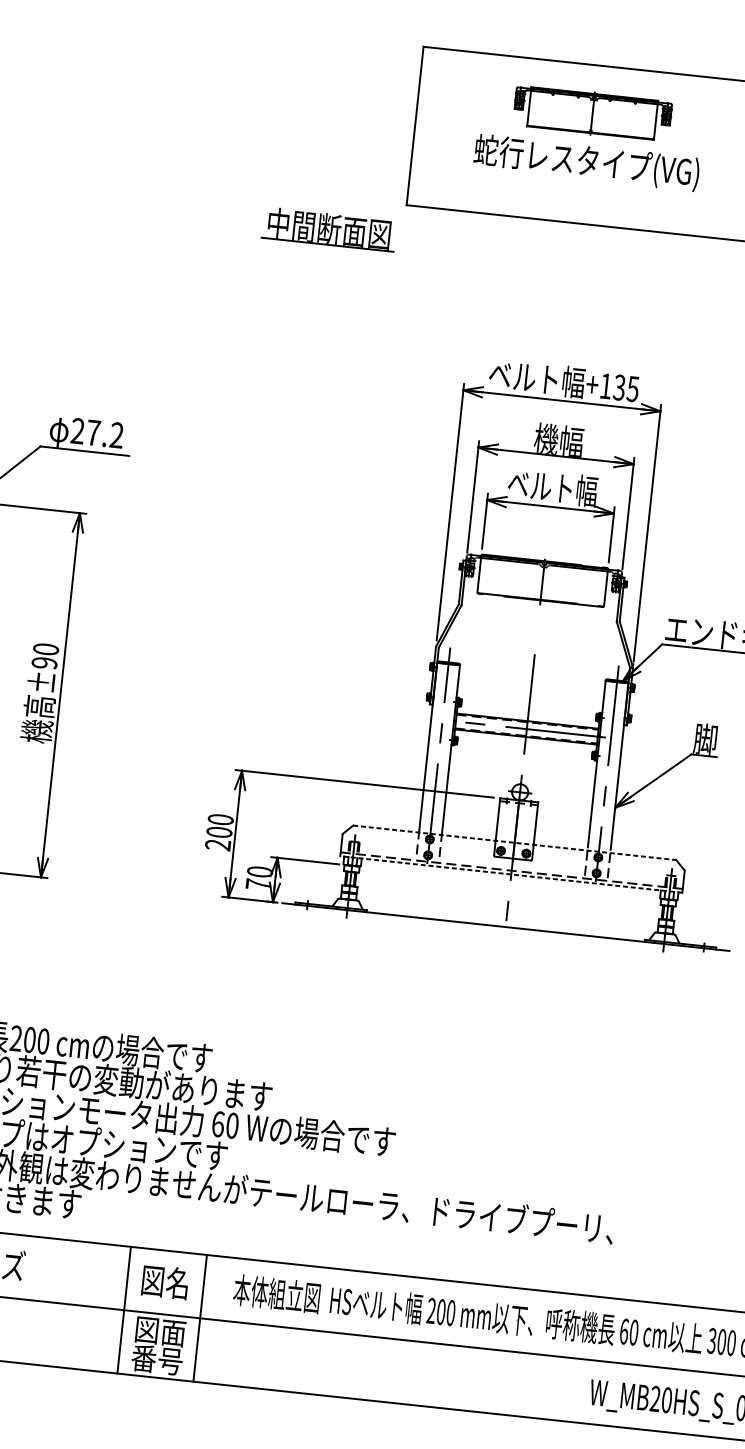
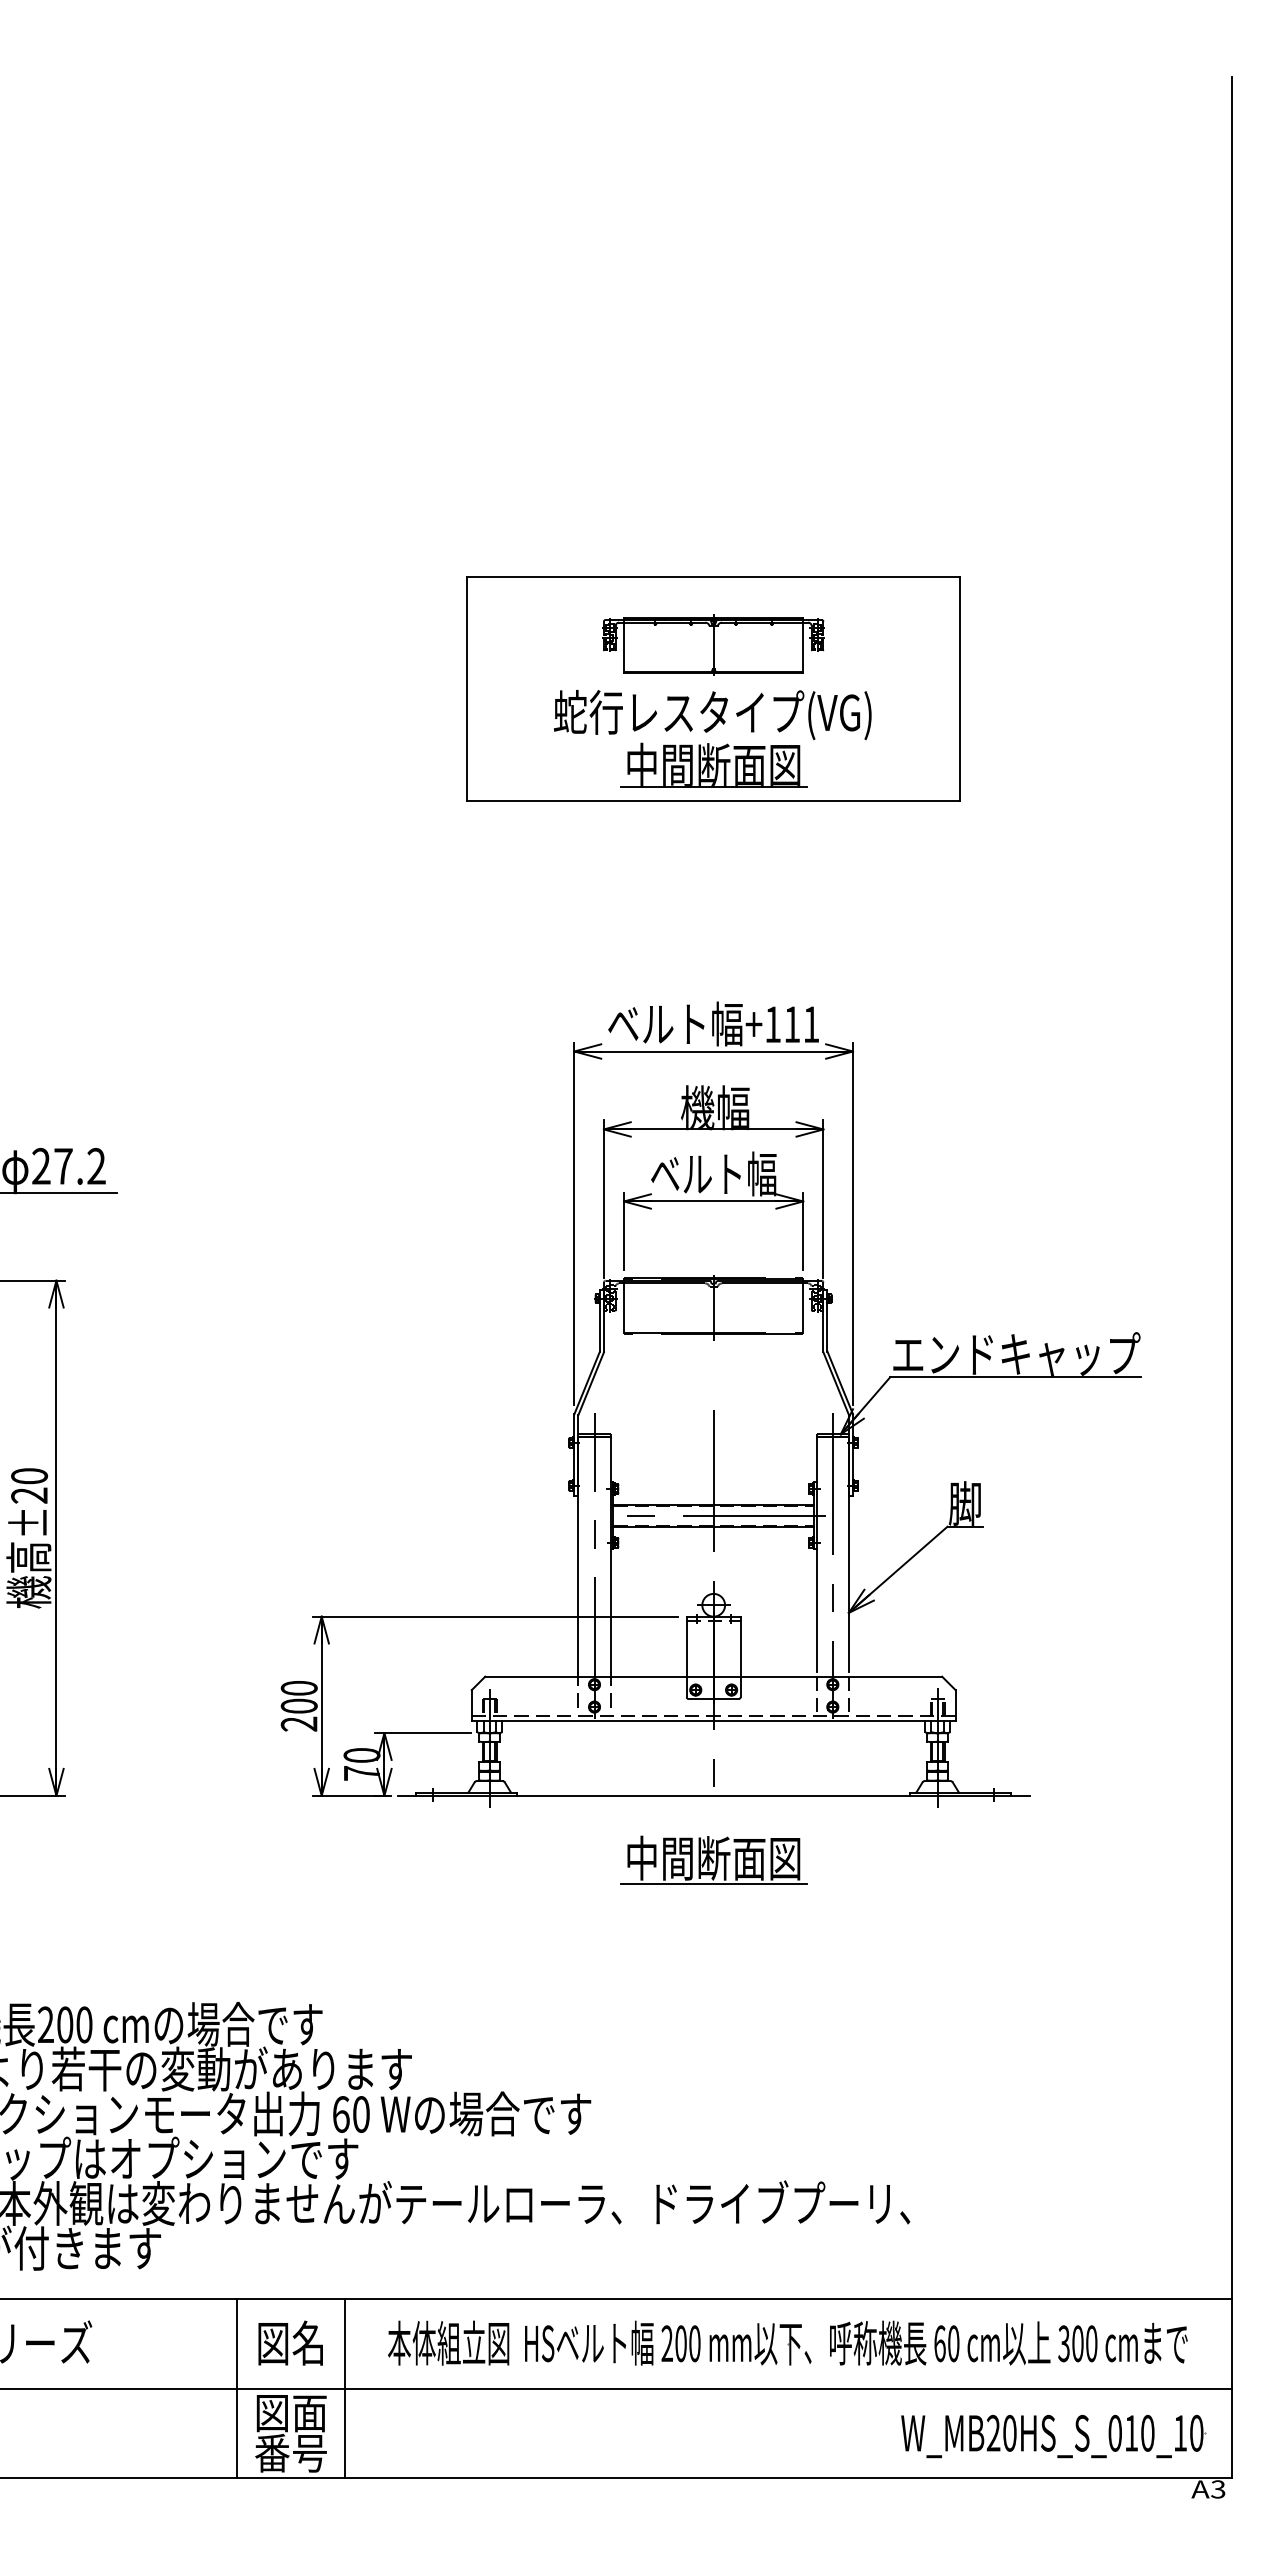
part: (329, 228) -> (713, 764), moved
text: (626, 388) -> (801, 1024), +135 -> +111
text: (44, 663) -> (29, 1495), ±90 -> ±20
line: (515, 842) -> (714, 1676), dashed -> solid
line: (511, 874) -> (713, 1721), dashed -> solid
part: (500, 972) -> (713, 1859), added

